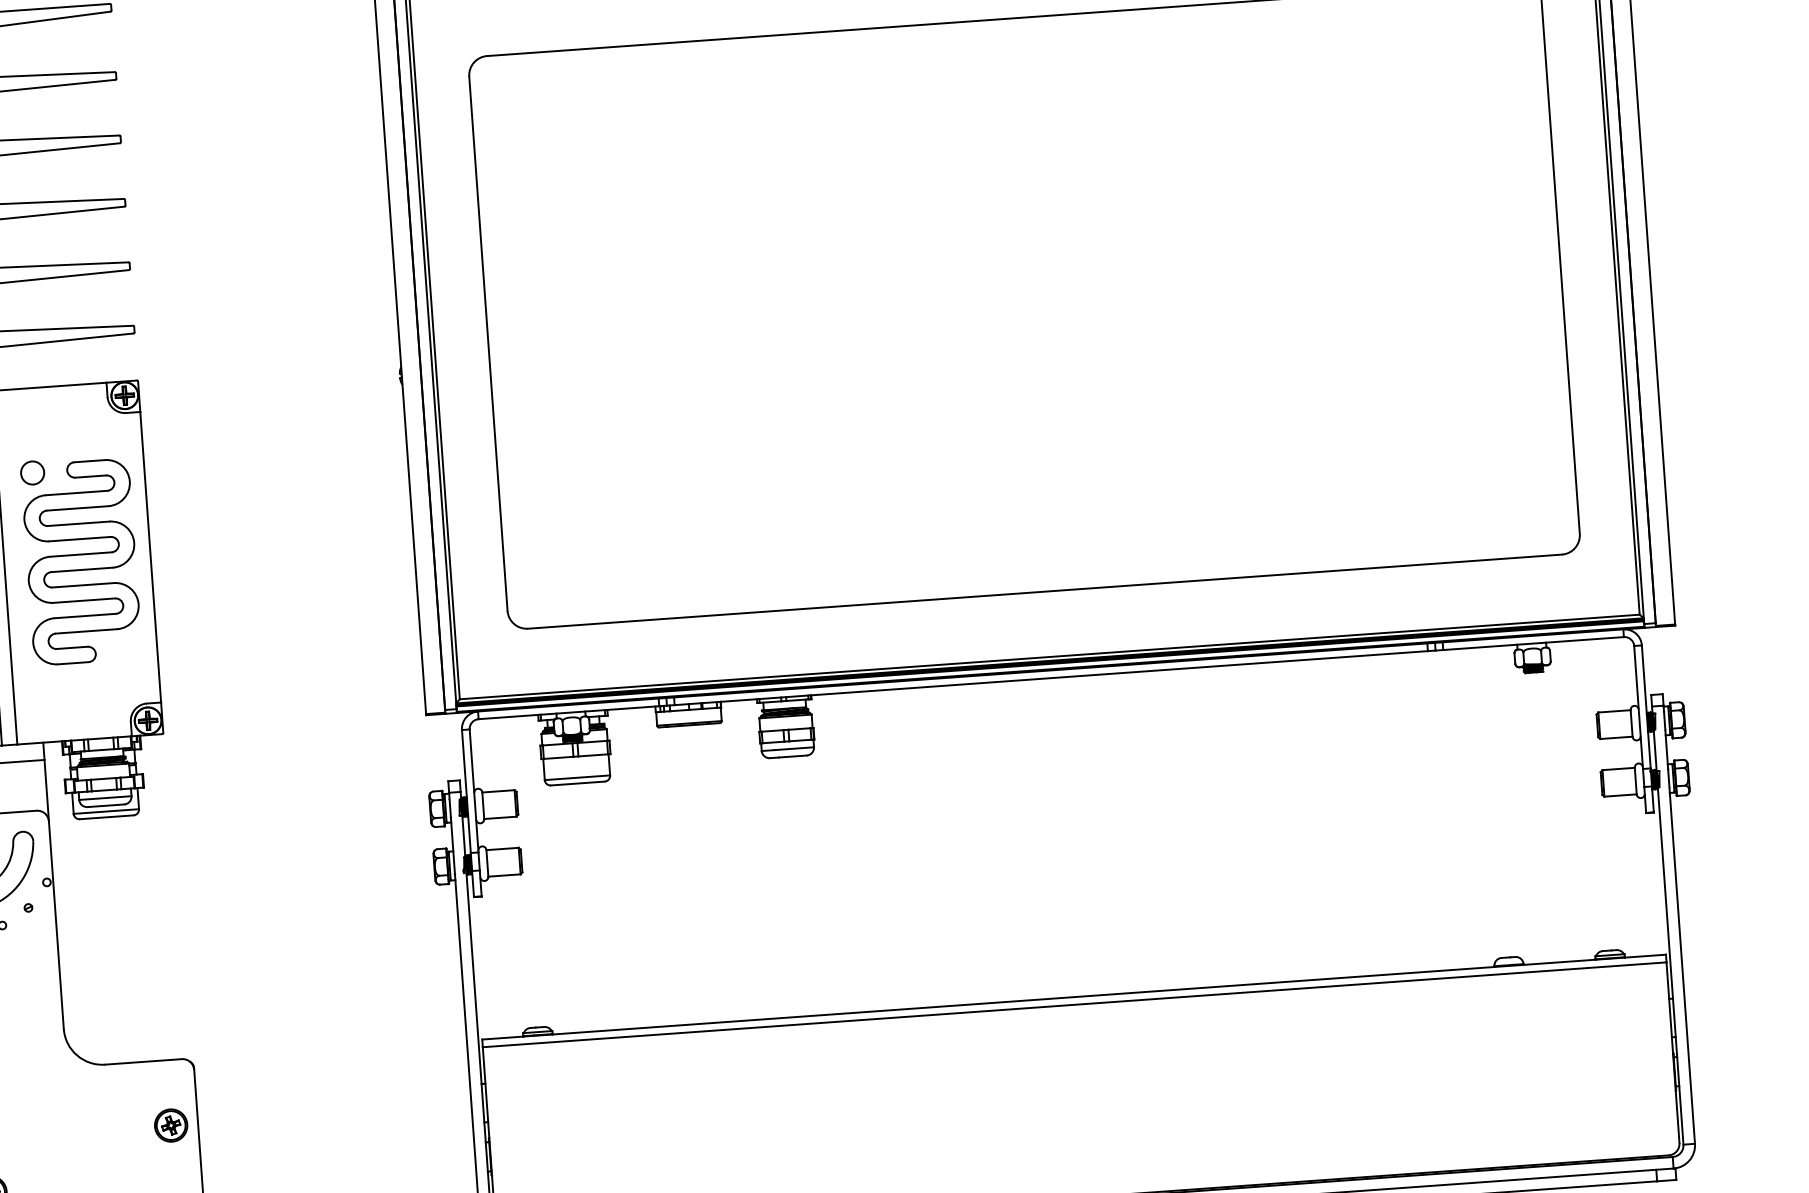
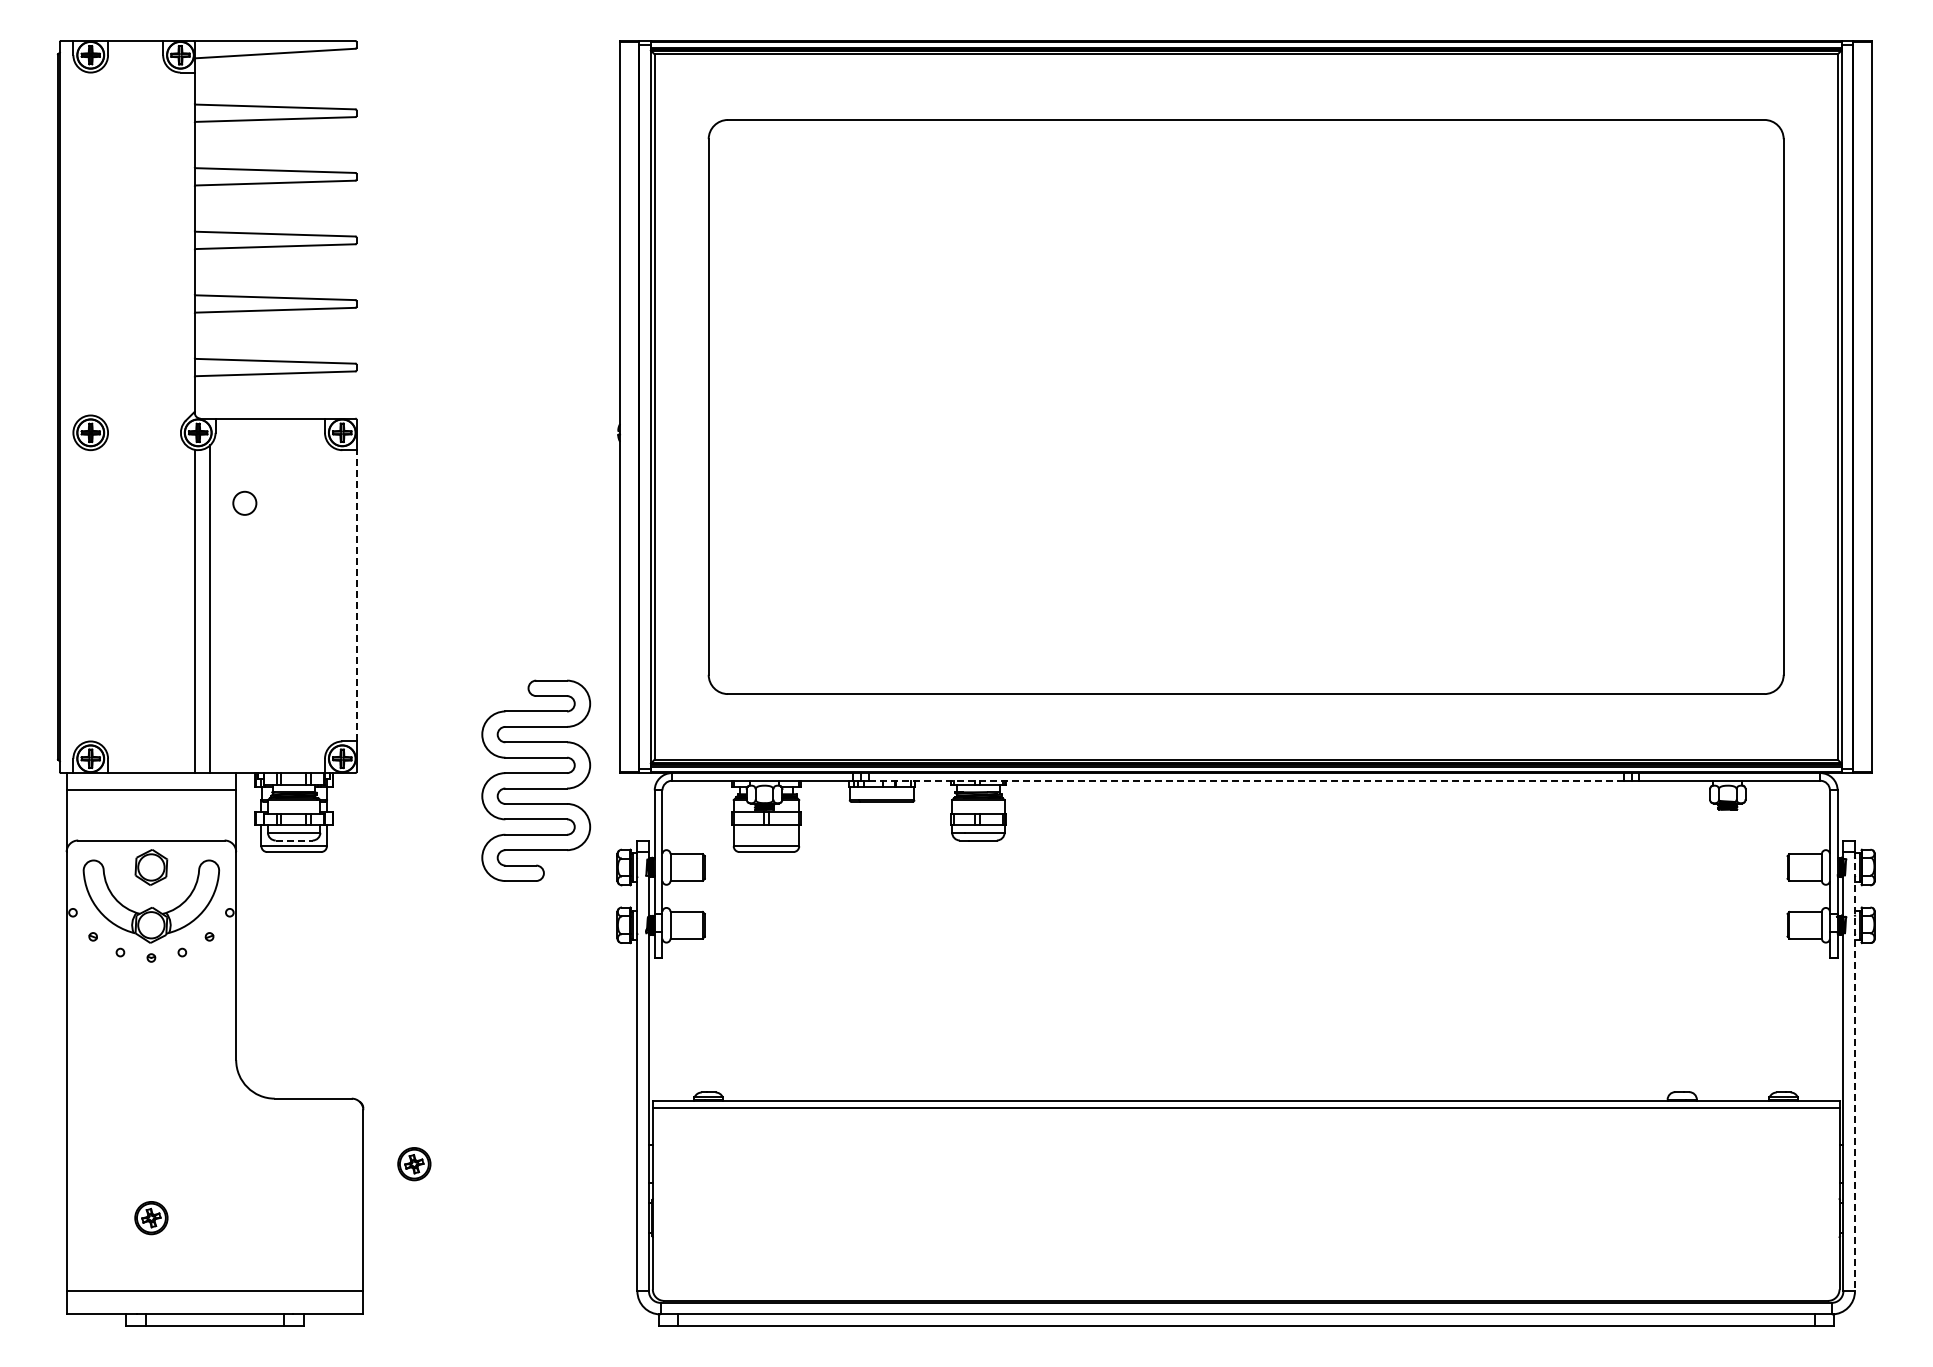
line: (150, 556) -> (356, 595), solid -> dashed
part: (81, 561) -> (536, 780), moved
line: (1051, 677) -> (1246, 780), solid -> dashed
line: (106, 805) -> (294, 840), solid -> dashed
line: (1678, 924) -> (1854, 1071), solid -> dashed
part: (171, 1125) -> (414, 1164), moved

